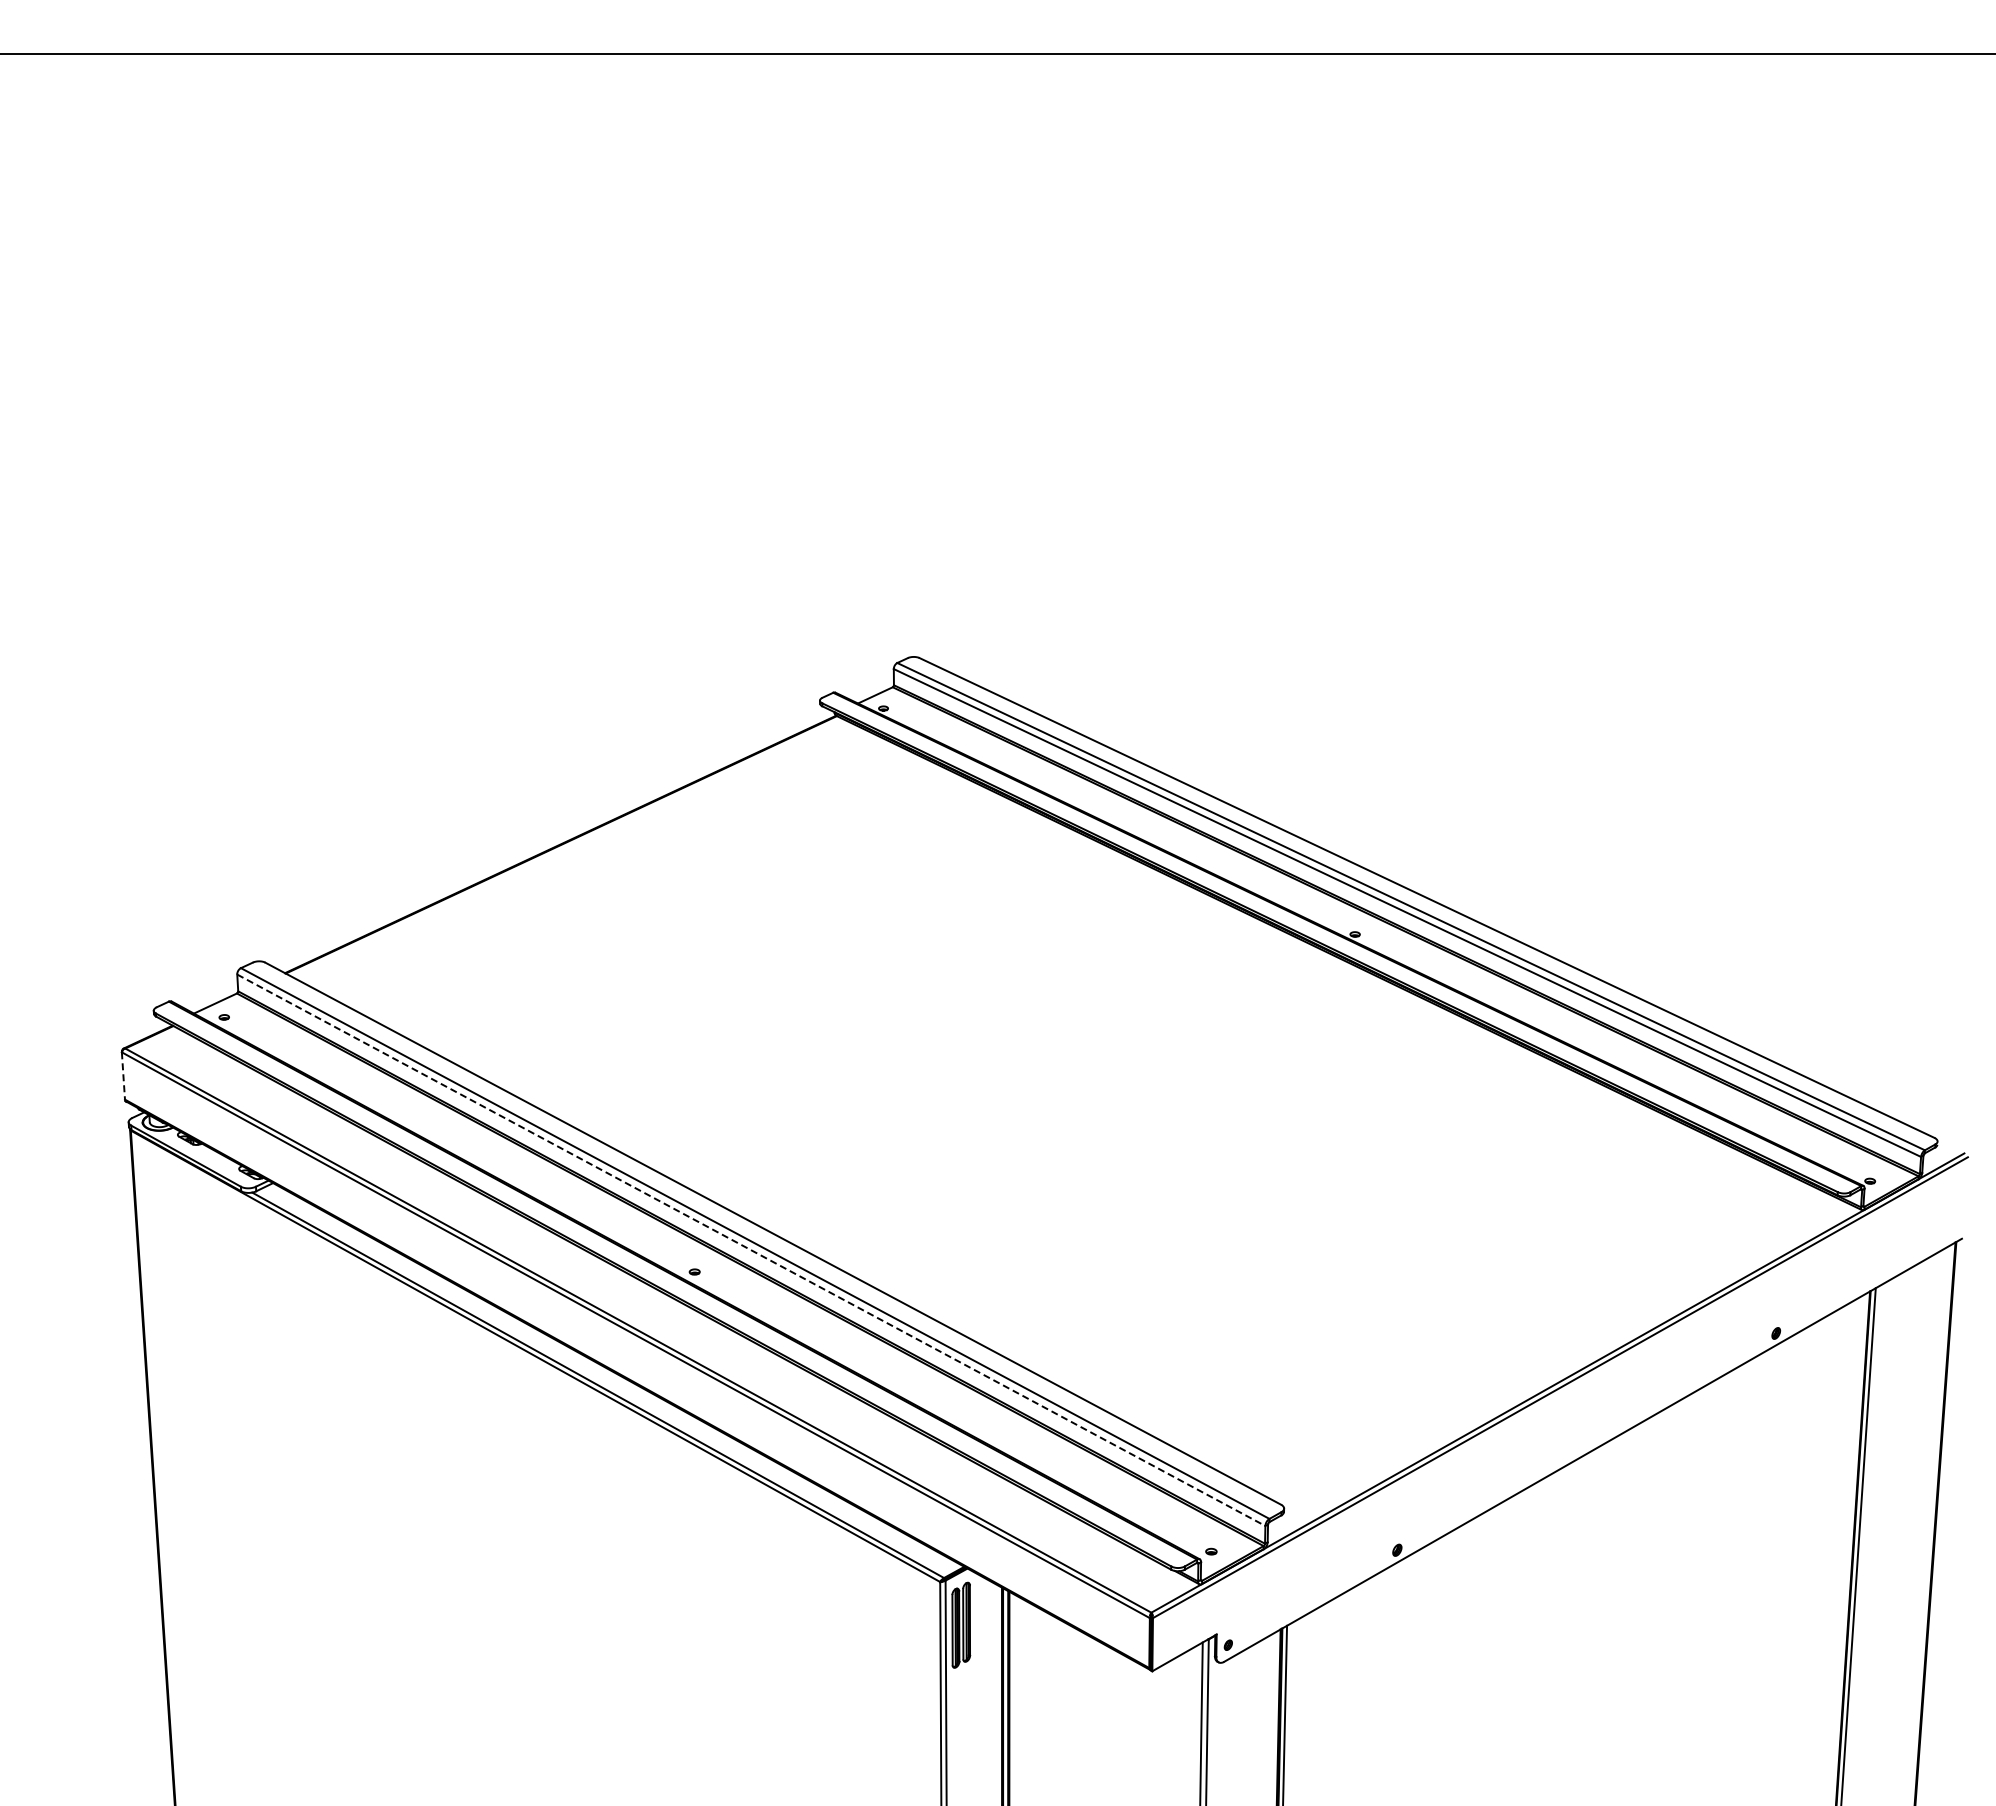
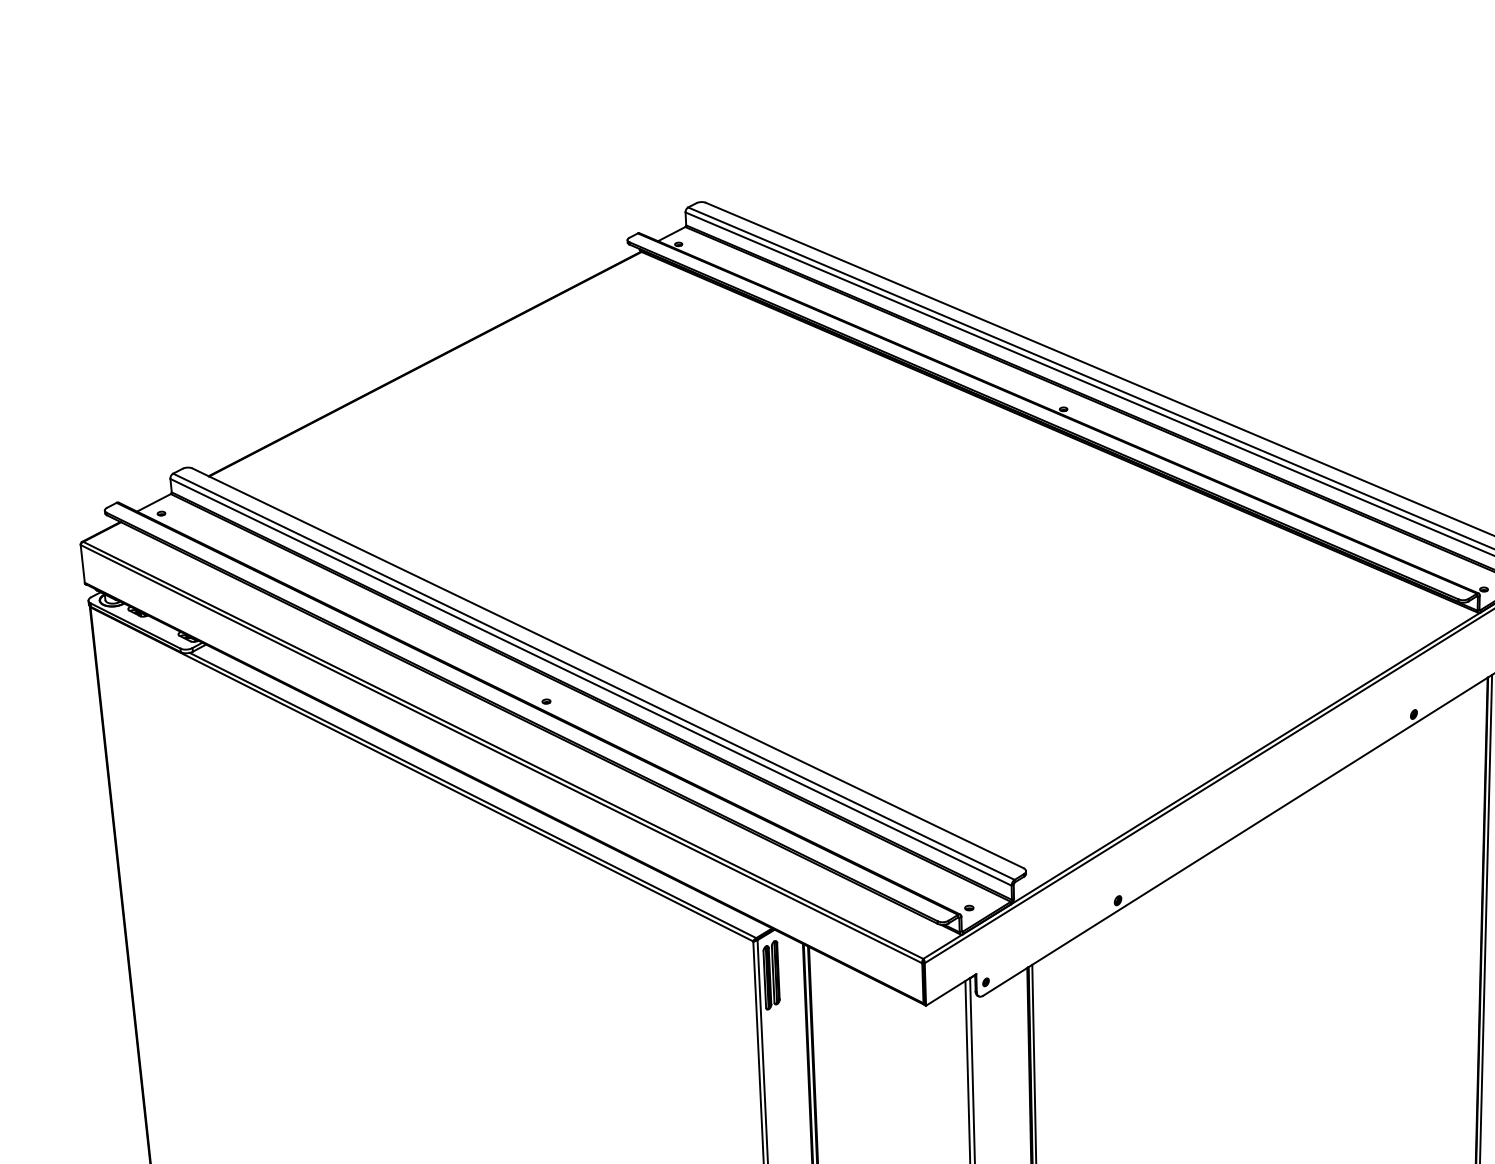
line: (123, 1075) -> (82, 563), dashed -> solid
line: (751, 1250) -> (591, 682), dashed -> solid

